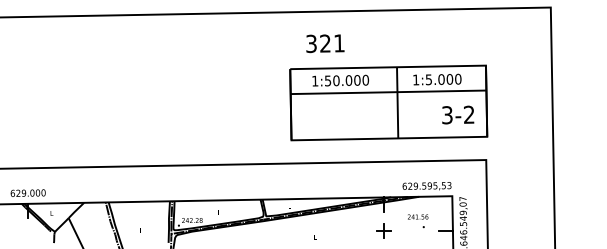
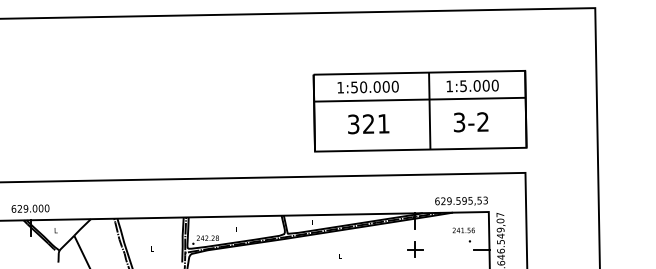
text: (325, 43) -> (368, 124), moved
text: (458, 115) -> (471, 122), moved
text: (417, 220) -> (463, 234), moved

